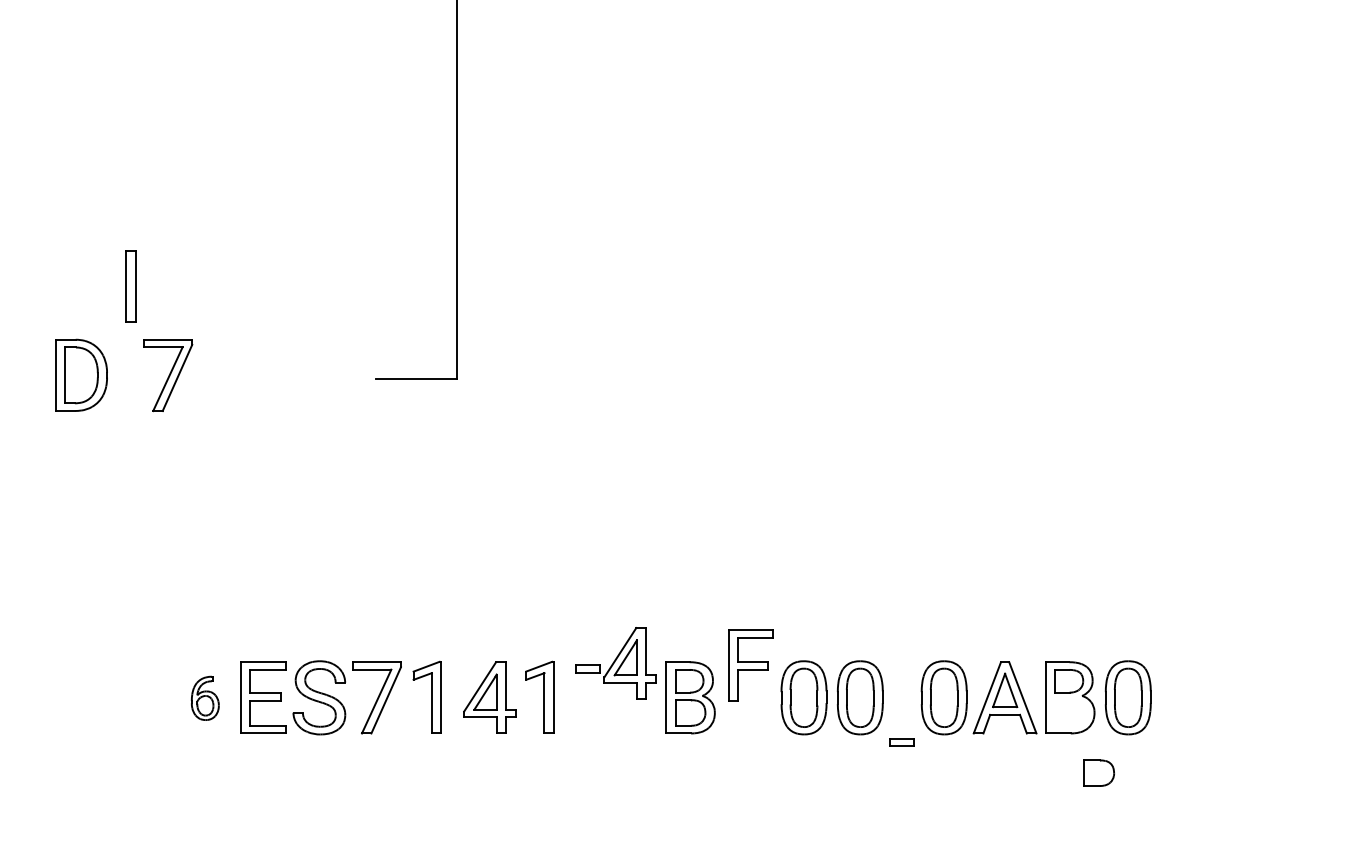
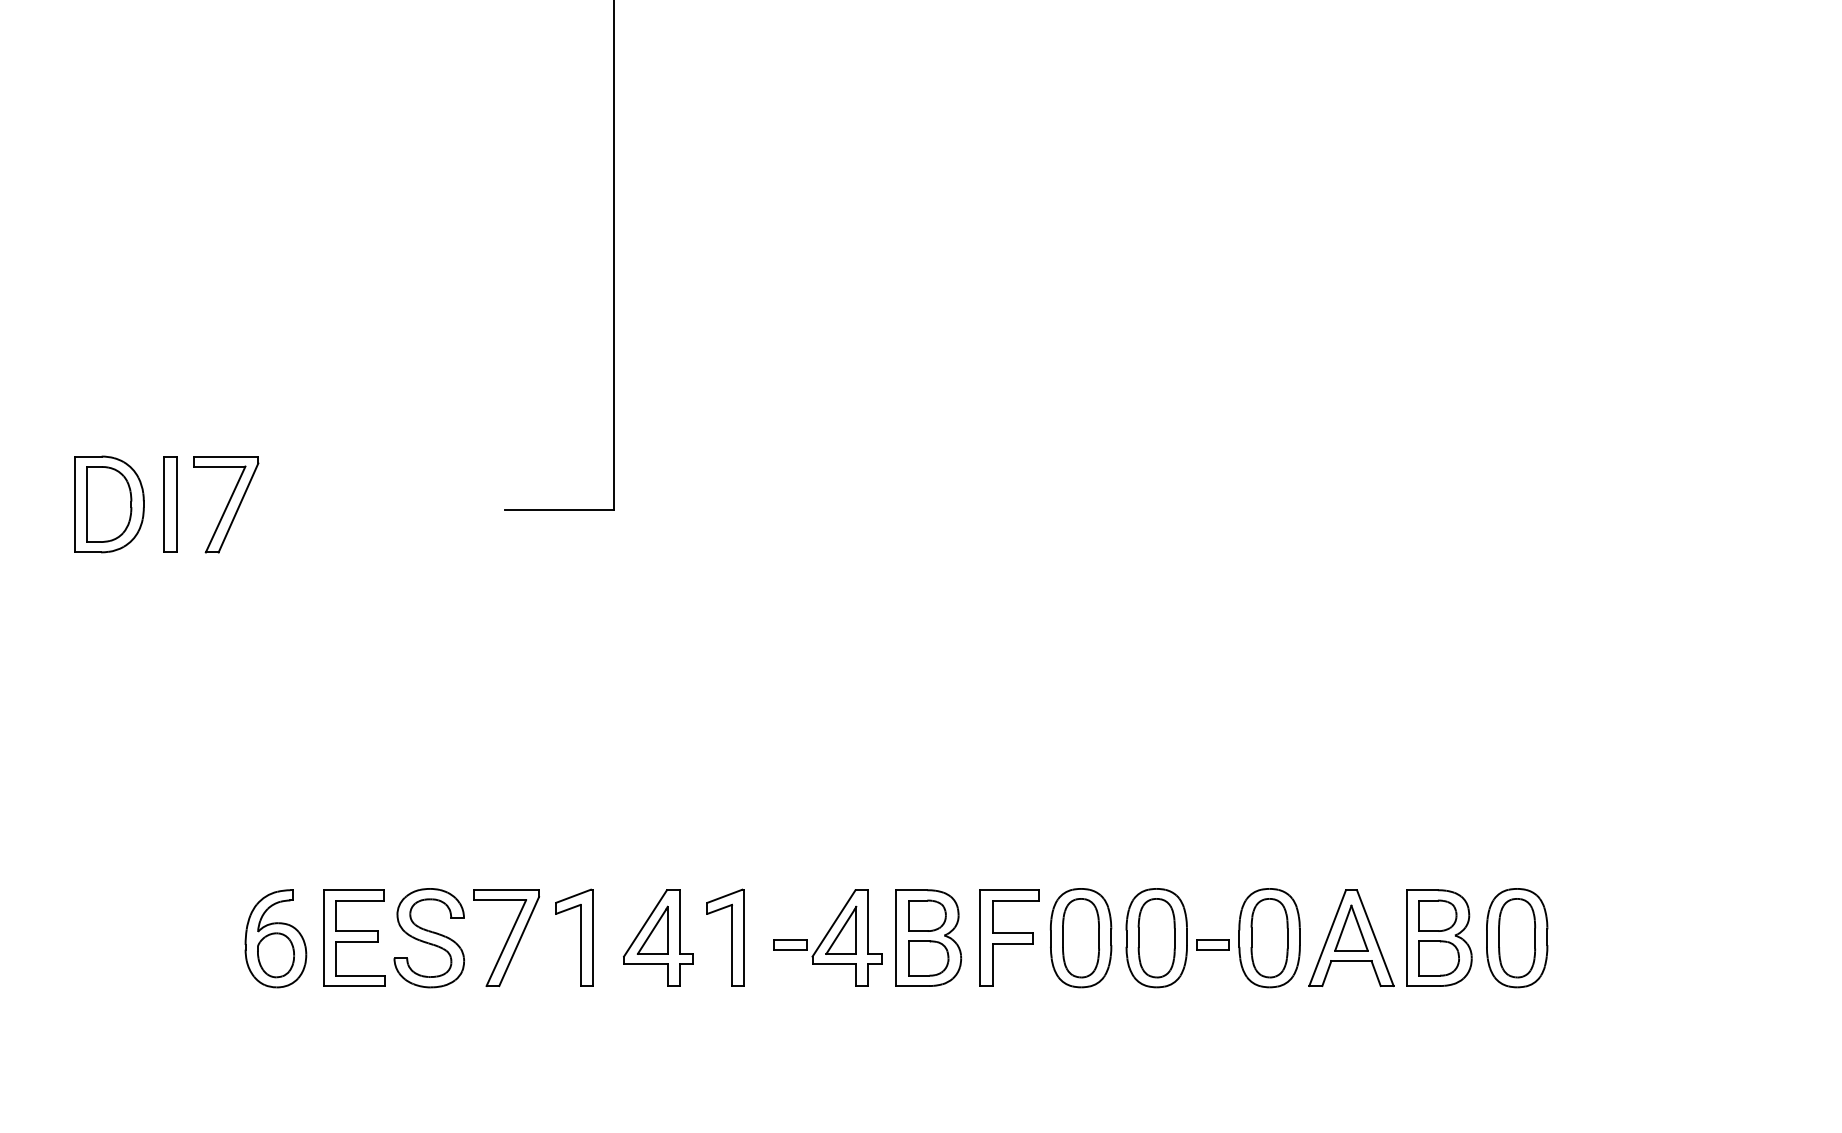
part: (131, 286) -> (170, 504), moved
part: (615, 663) -> (827, 937), moved
part: (750, 665) -> (1009, 937), moved
part: (205, 698) -> (275, 938), size x1.67
part: (901, 741) -> (1212, 944), moved
part: (1098, 773) -> (1438, 958), moved

